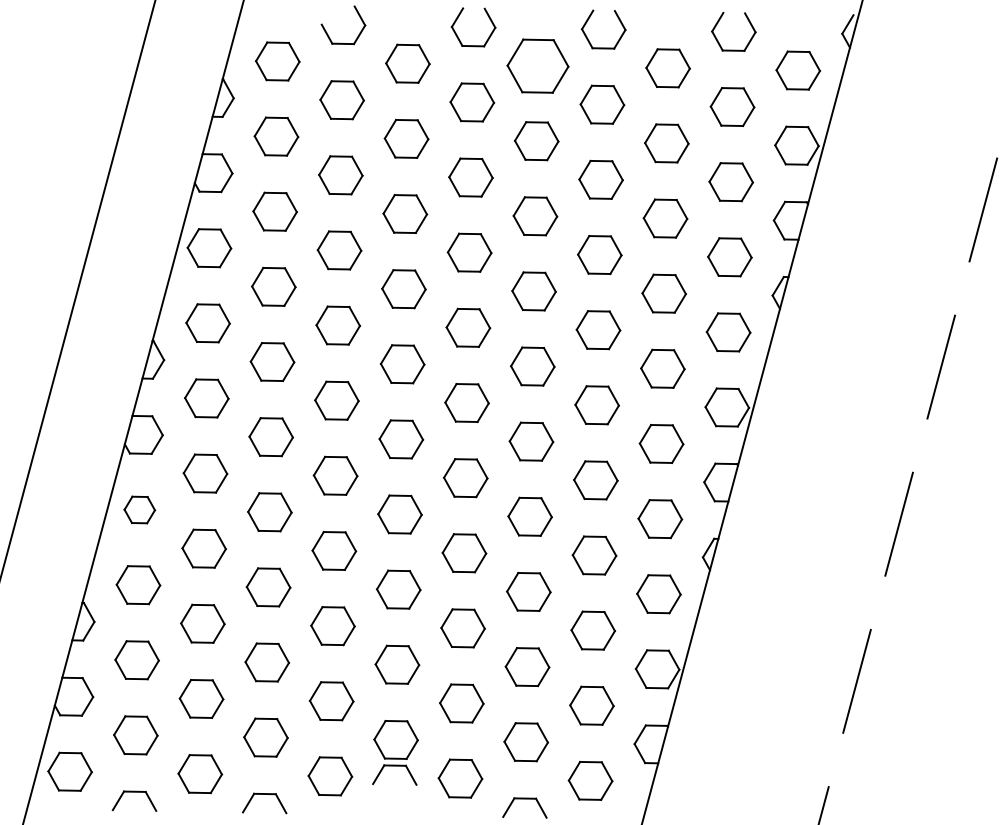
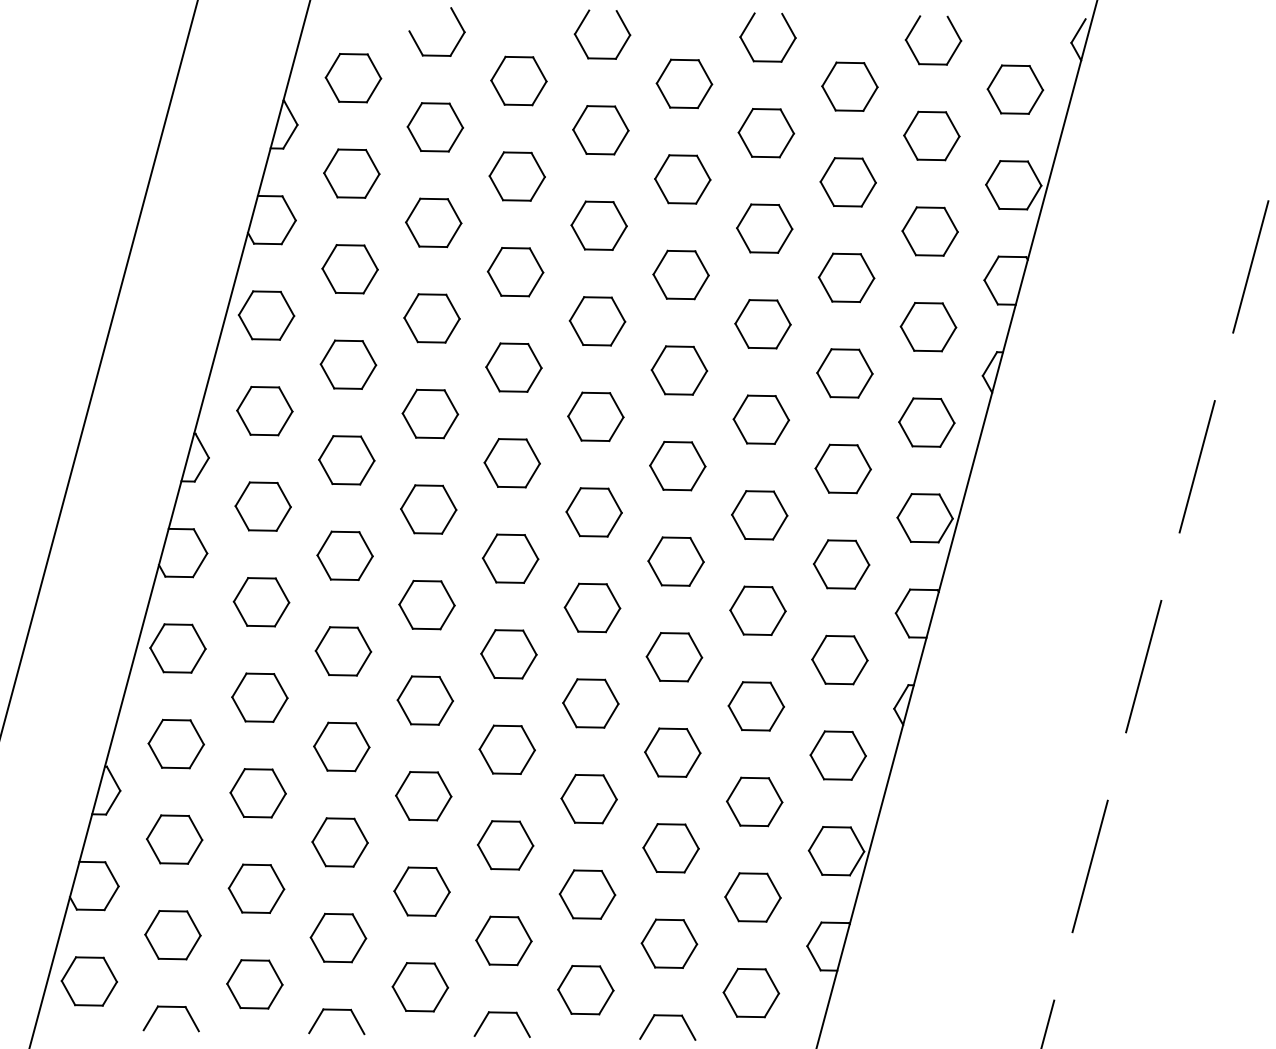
part: (538, 65) -> (684, 83), size x0.71
part: (139, 510) -> (177, 648), size x1.43
part: (394, 766) -> (501, 1013), moved

